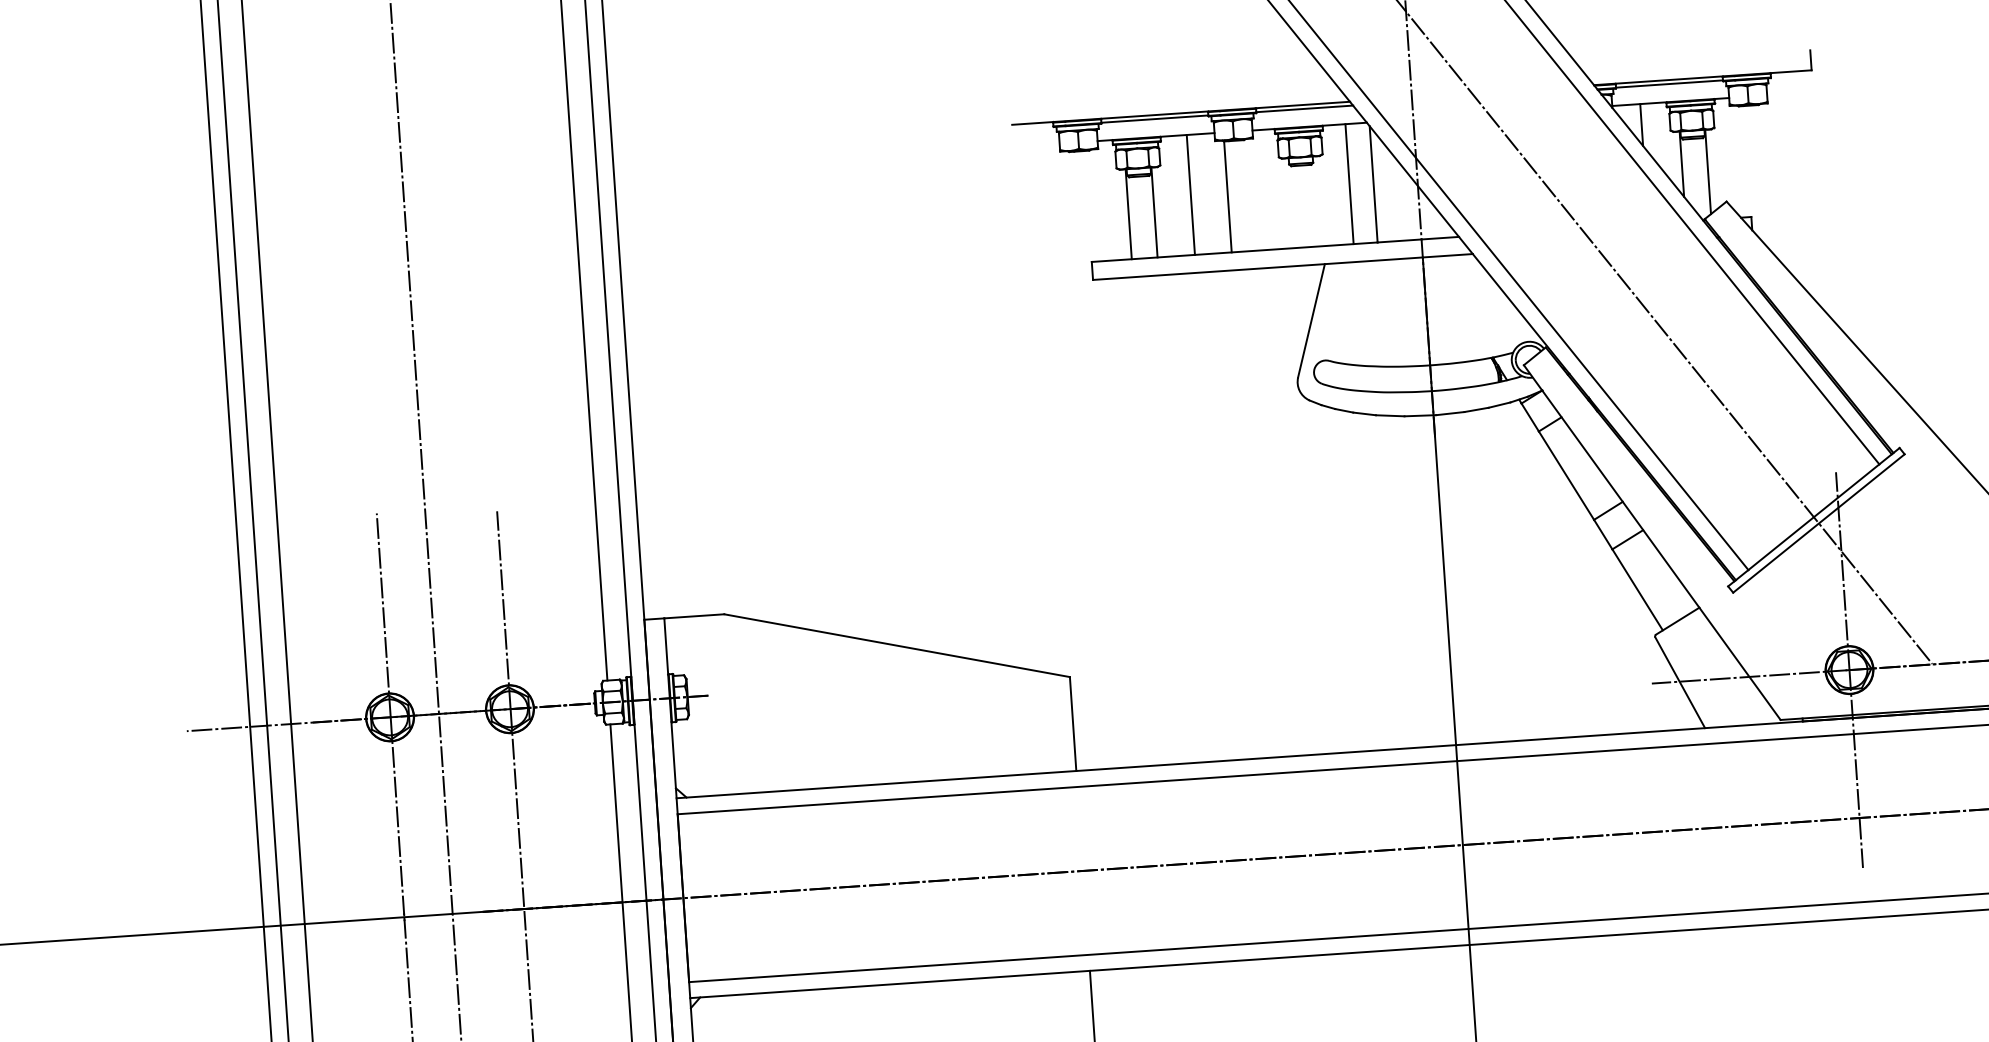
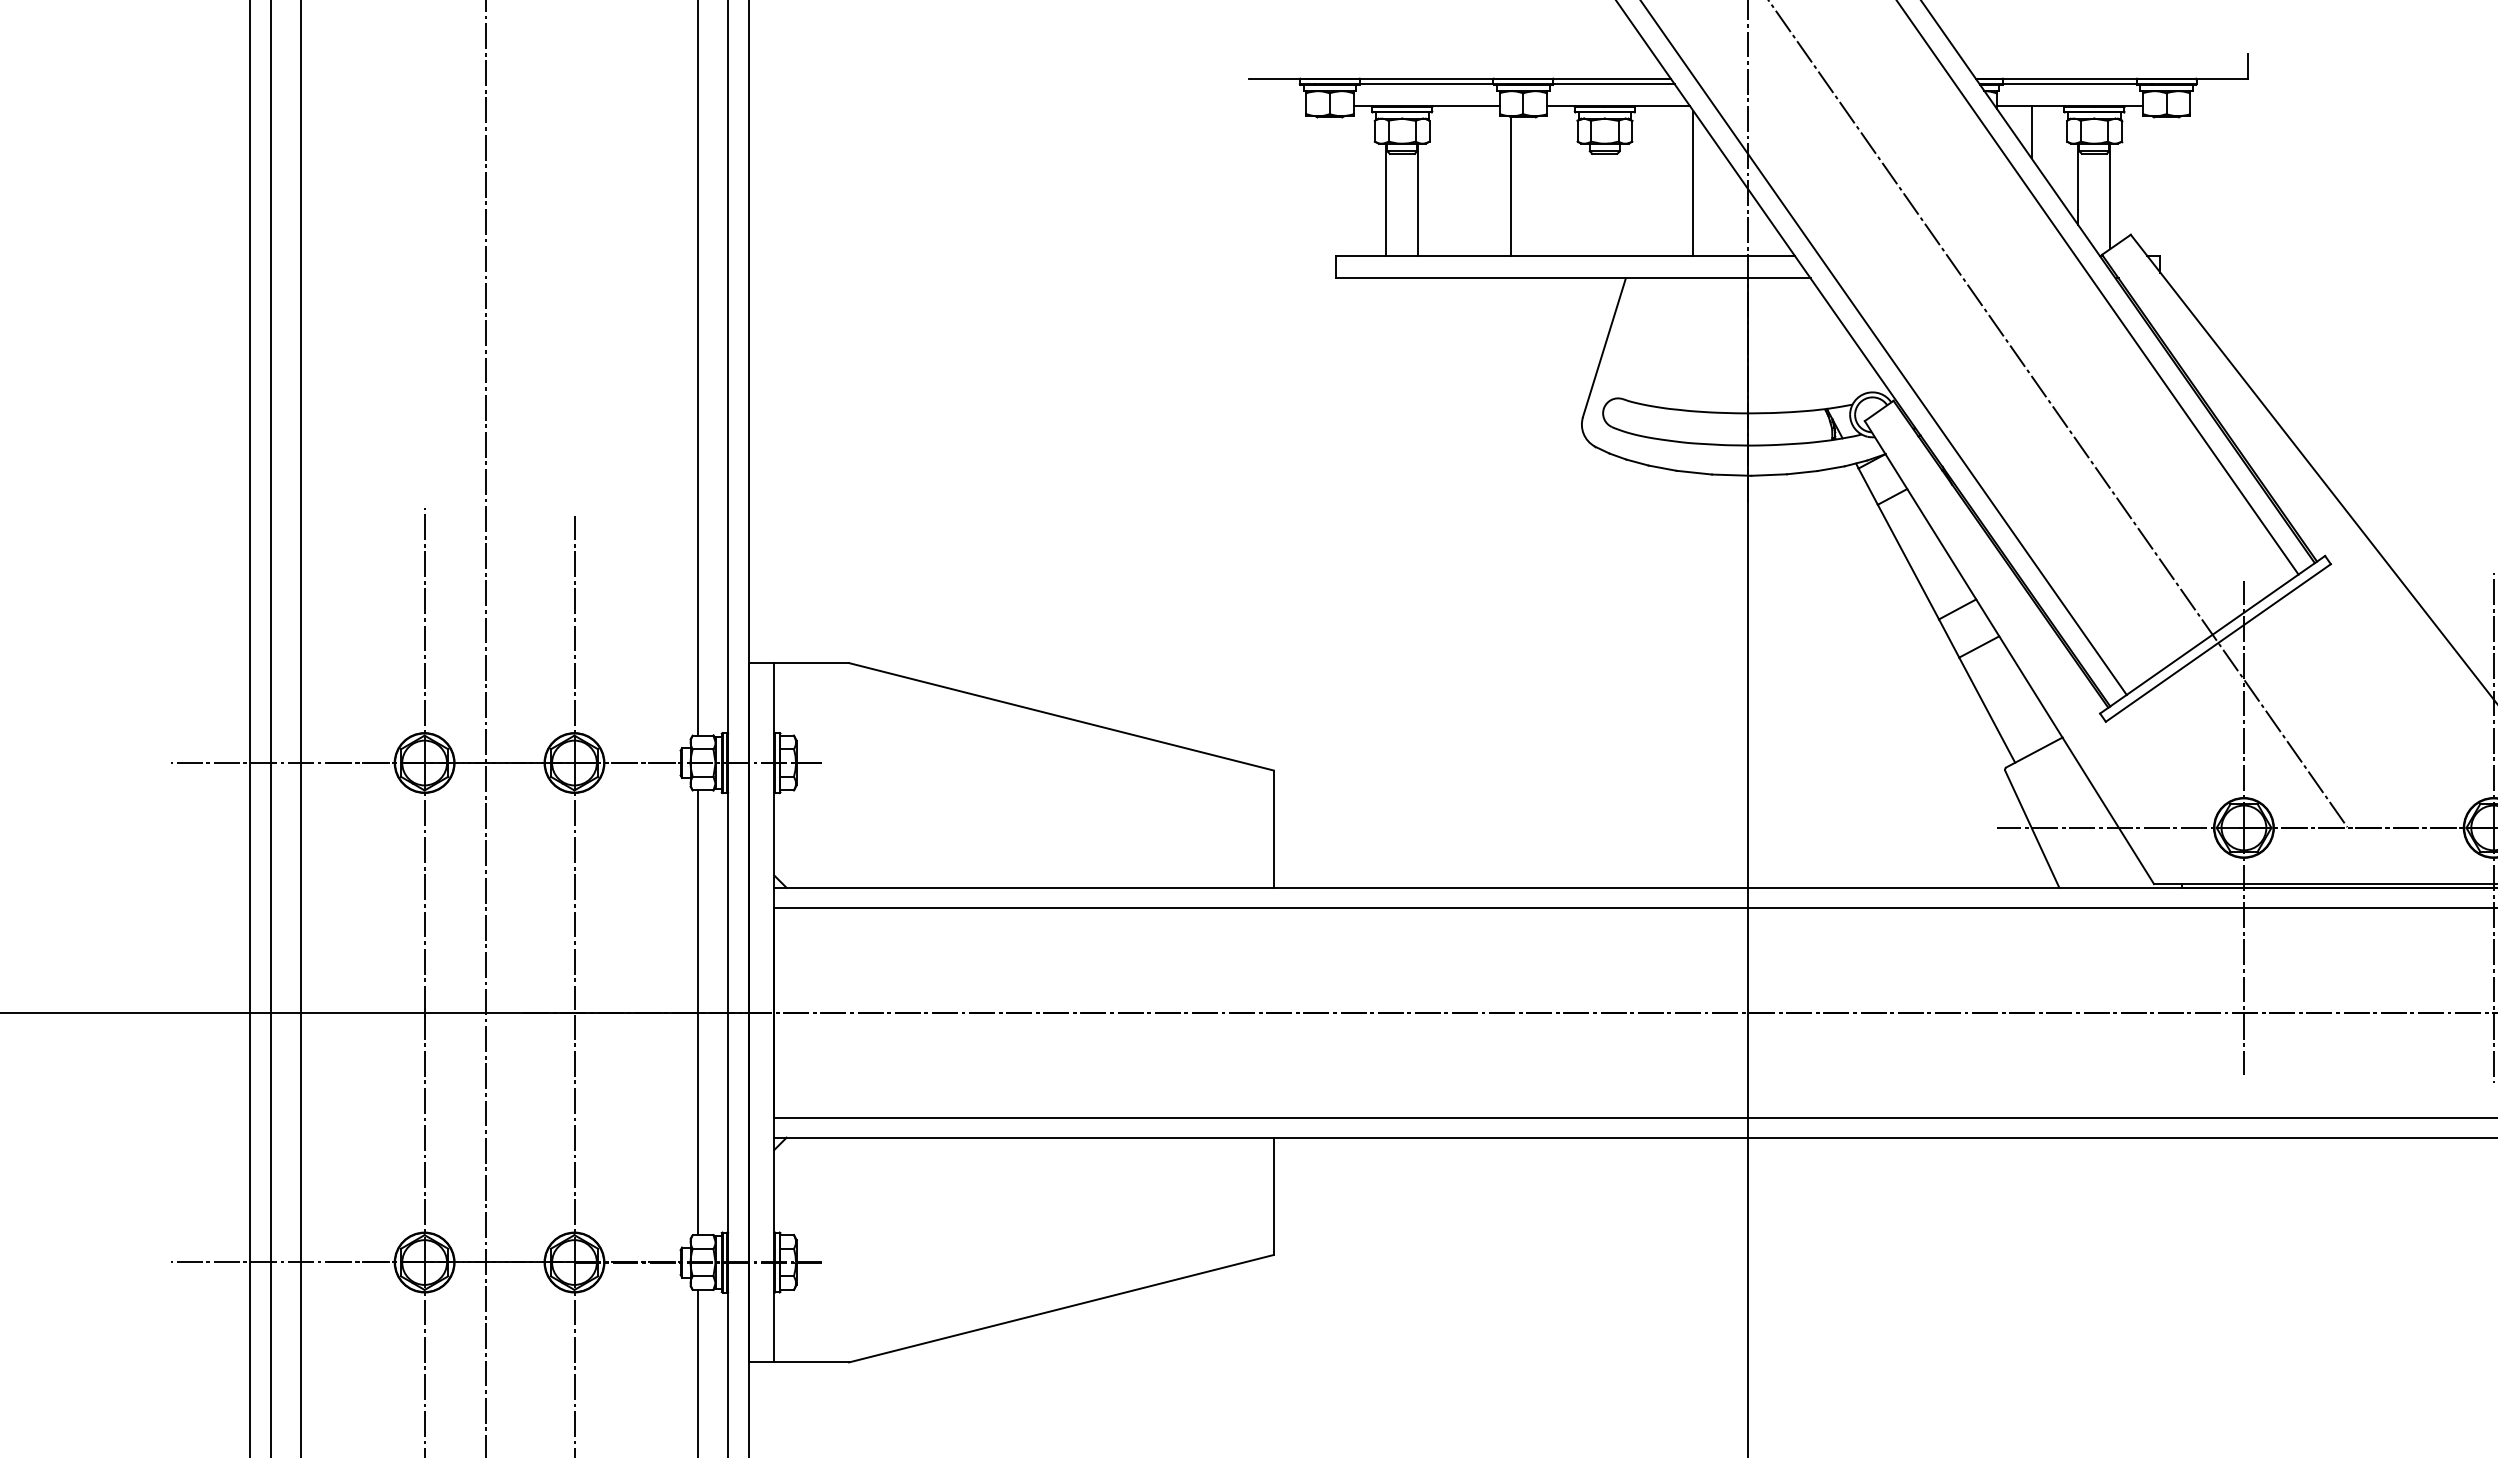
line: (1349, 184) -> (1663, 181), removed
line: (1191, 195) -> (1465, 181), removed

